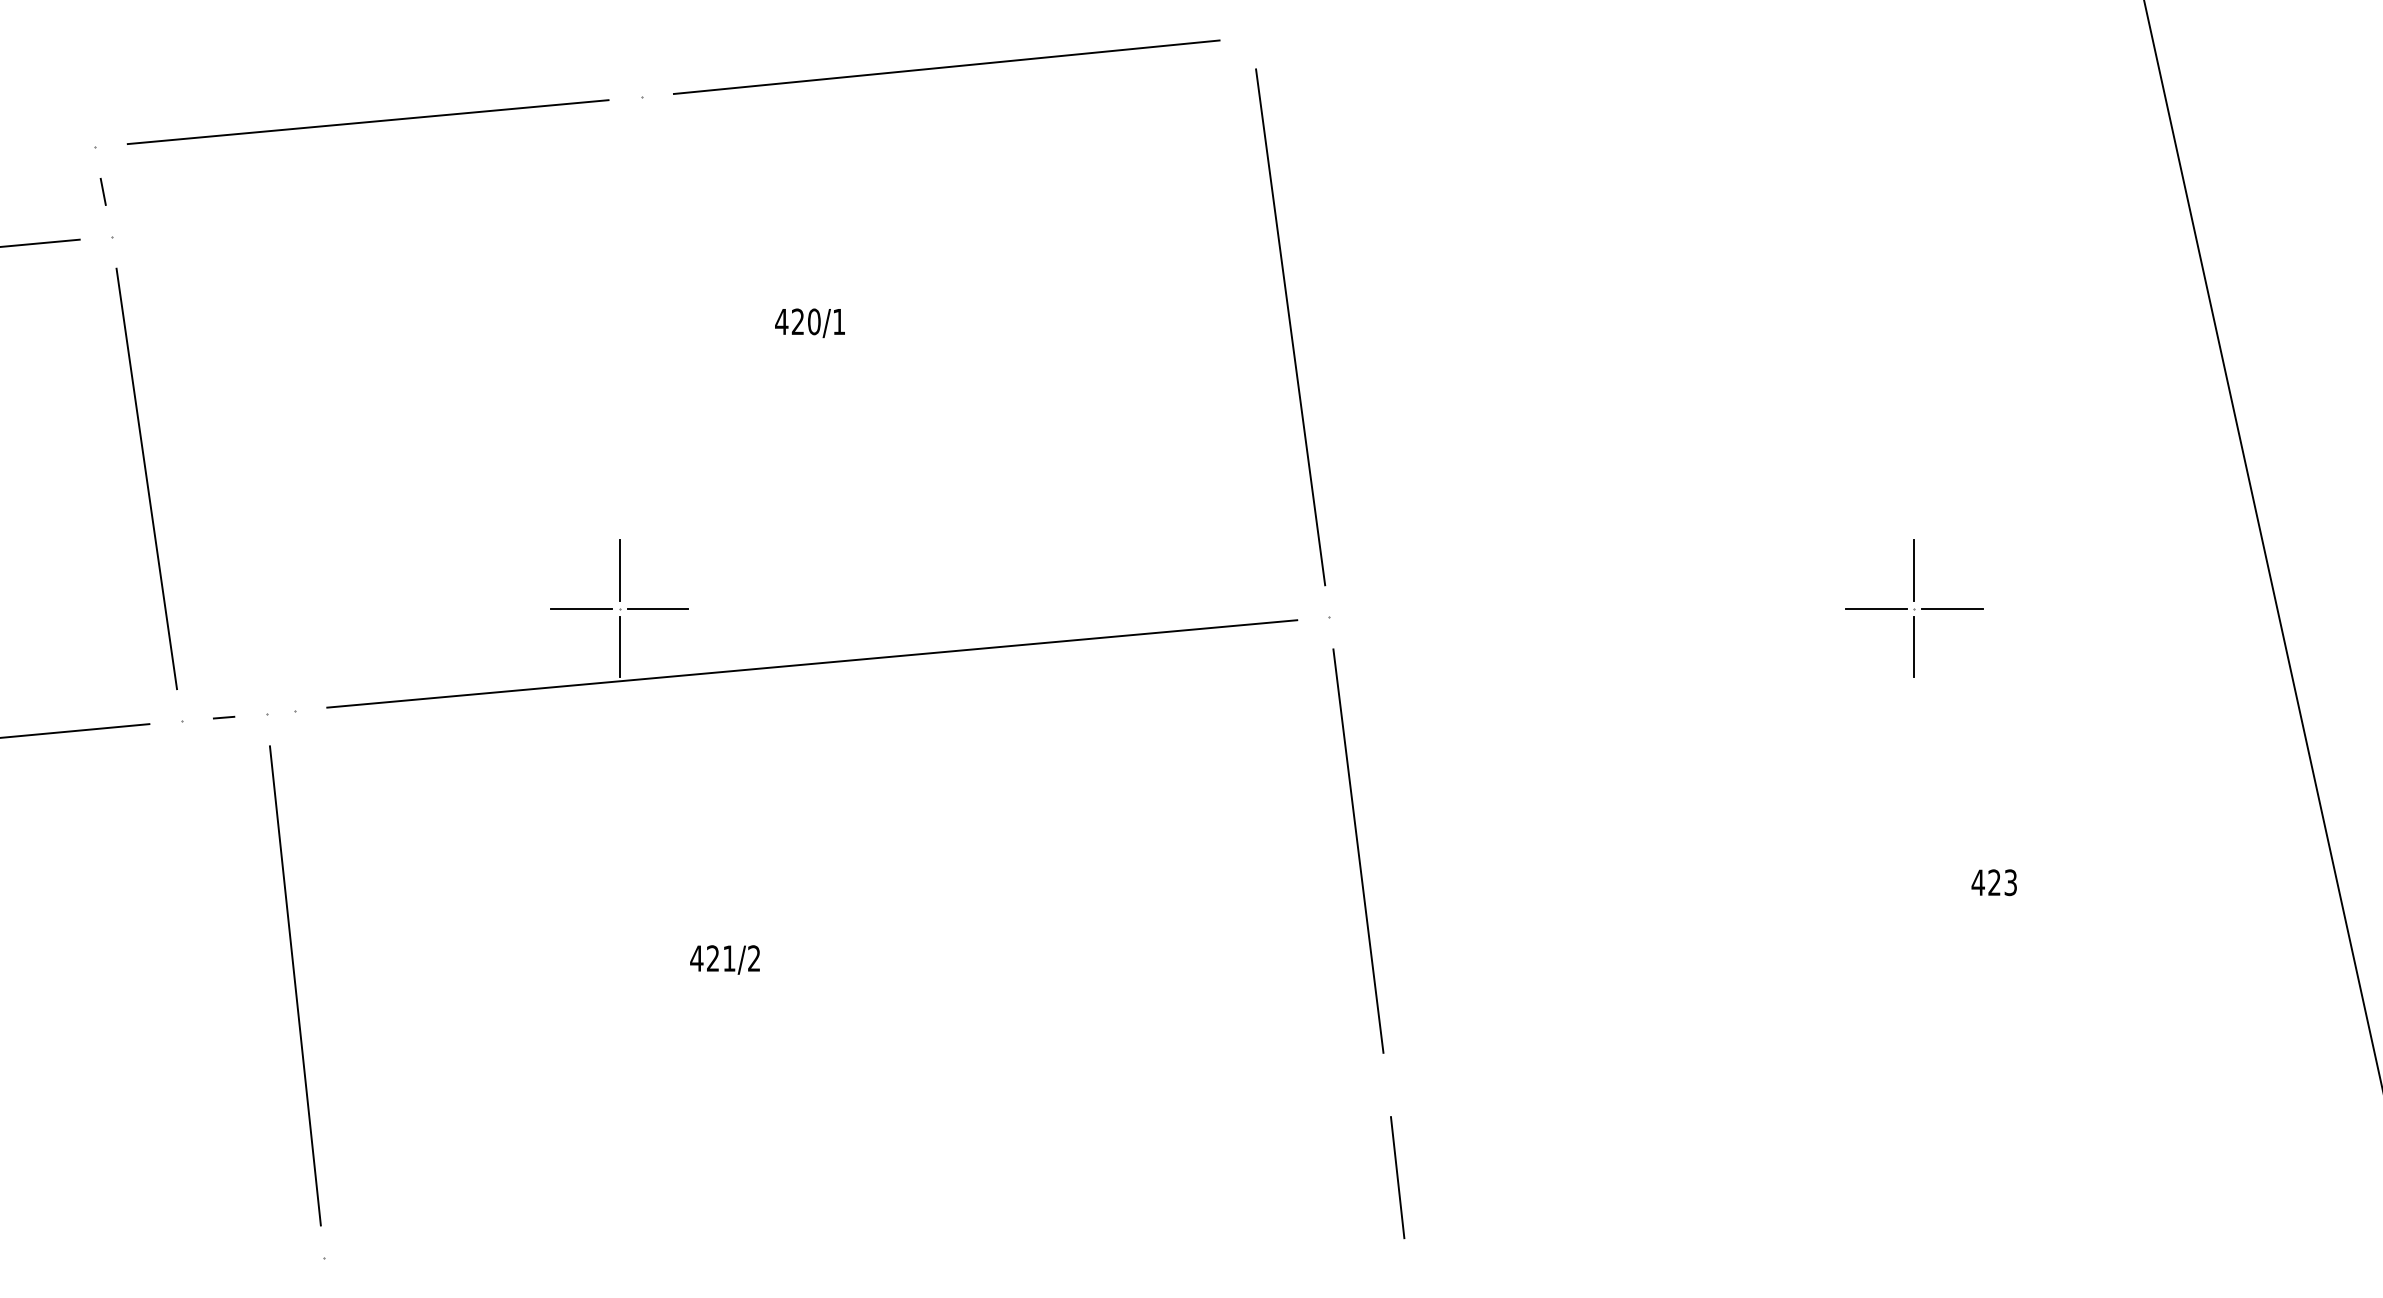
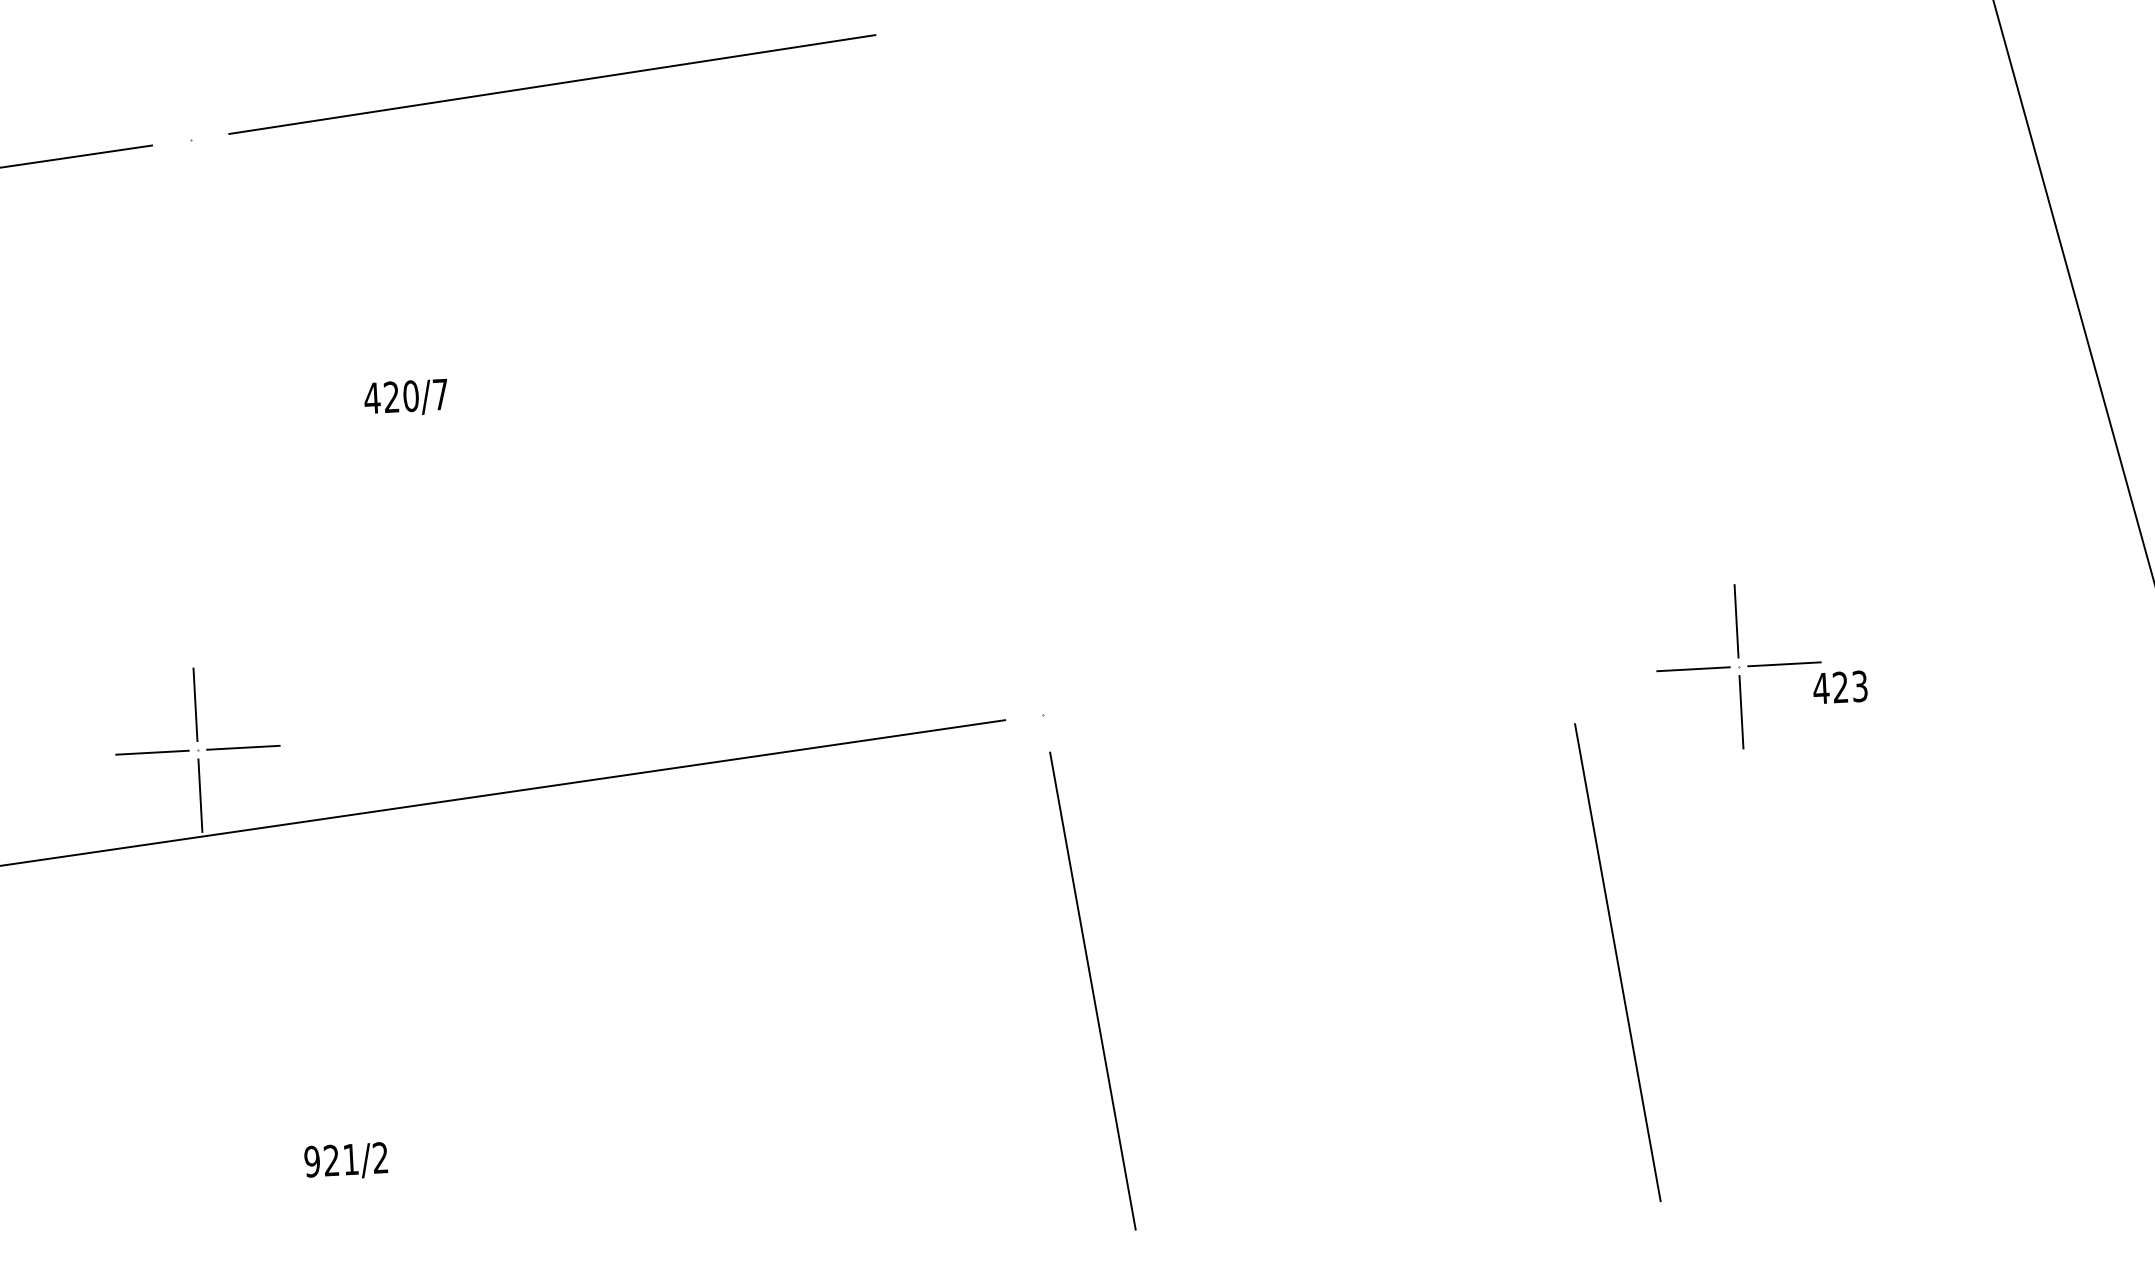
text: (839, 321) -> (441, 394), 420/1 -> 420/7
line: (1290, 327) -> (978, 372), removed
line: (1799, 850) -> (1617, 961), added
text: (1993, 882) -> (1839, 687), moved
text: (696, 958) -> (311, 1161), 421/2 -> 921/2

